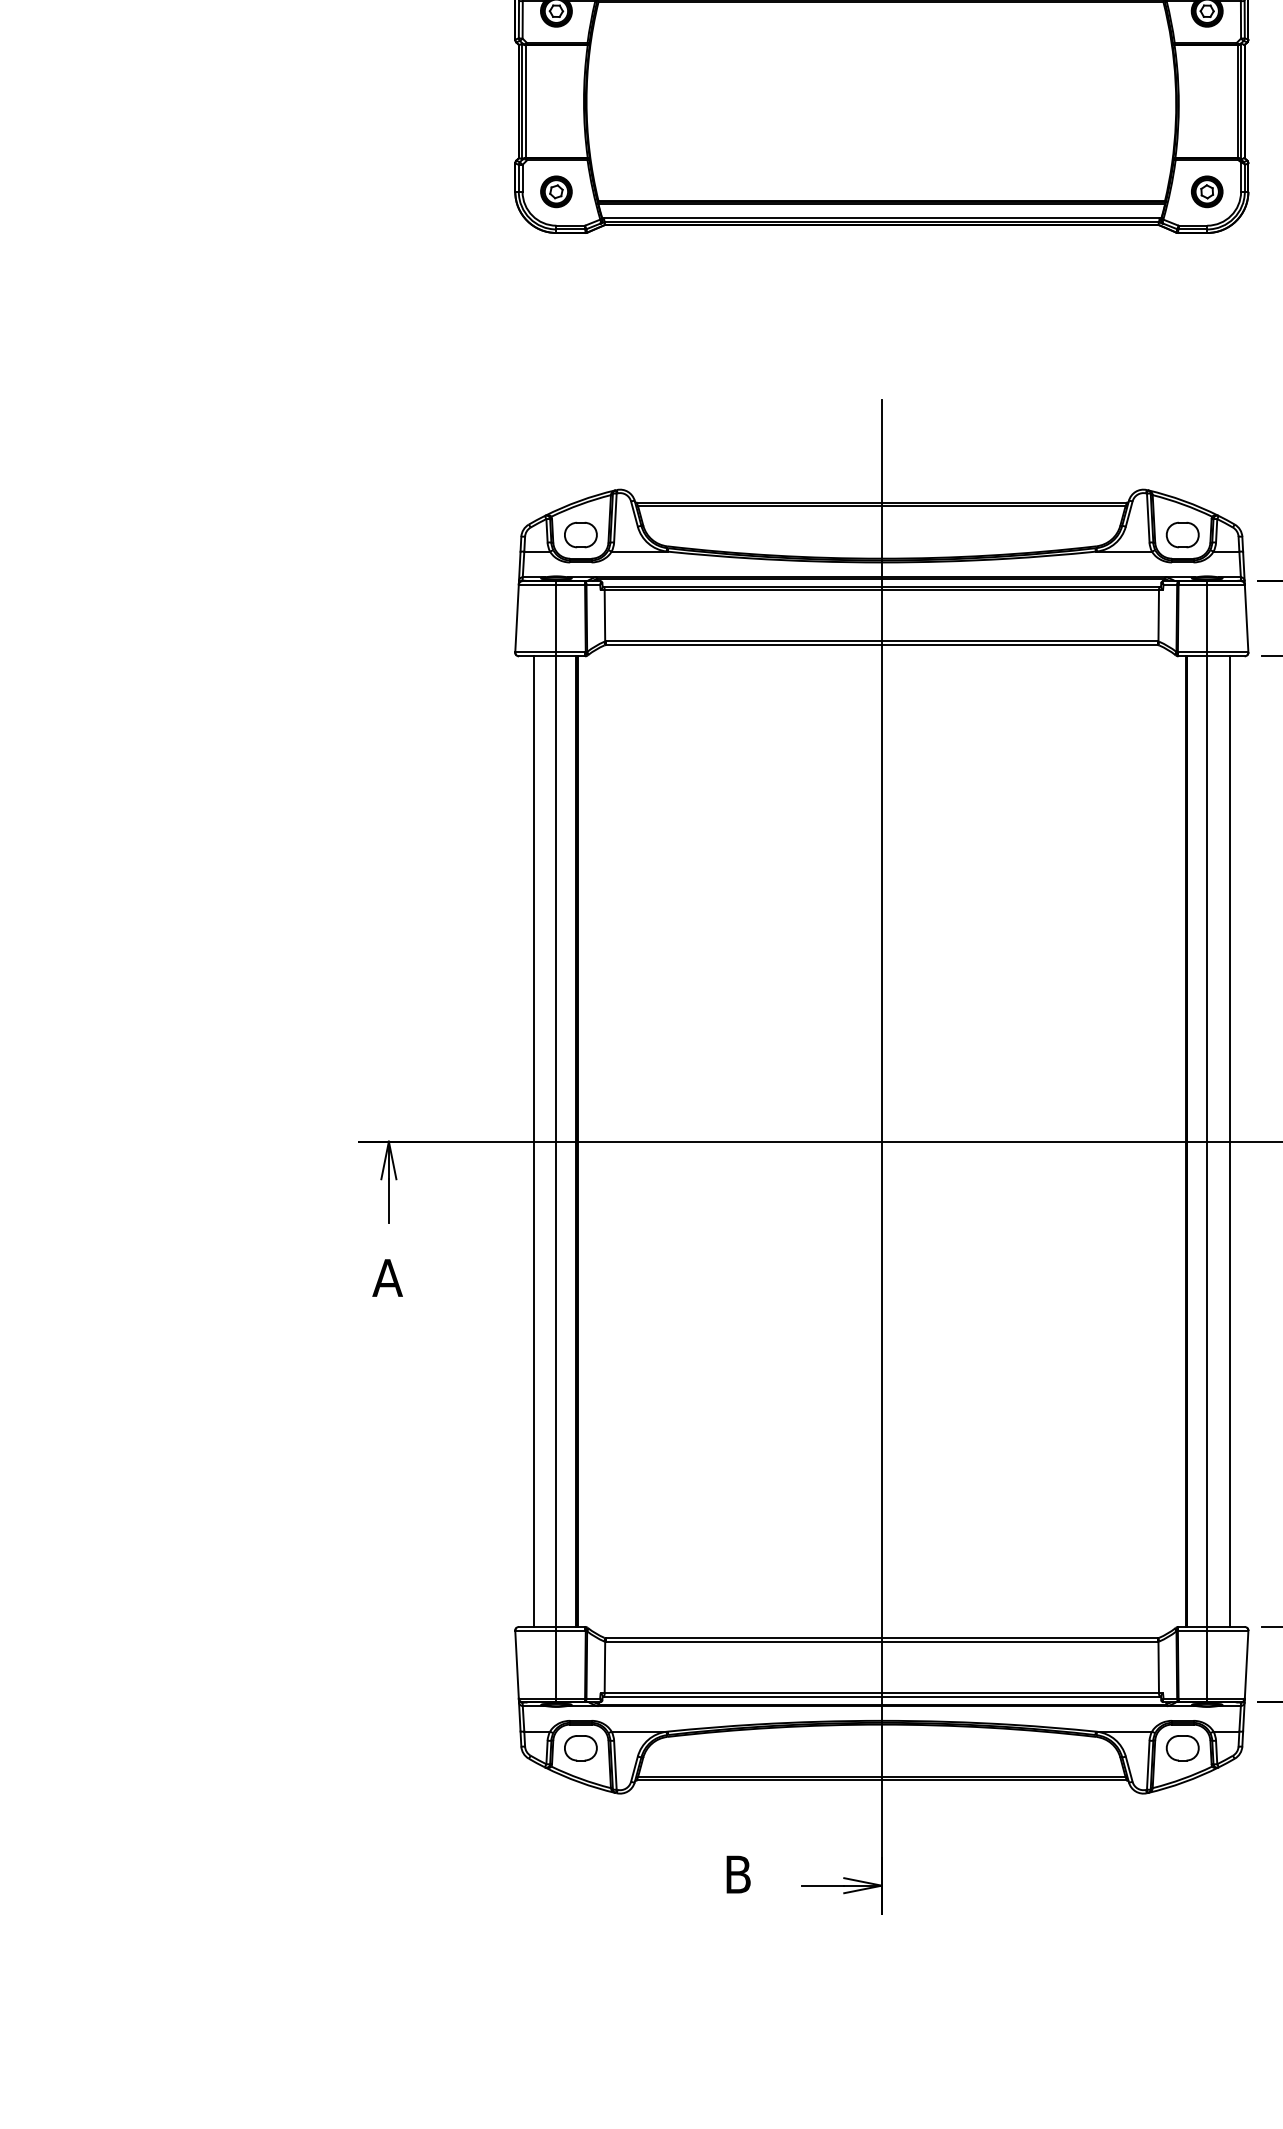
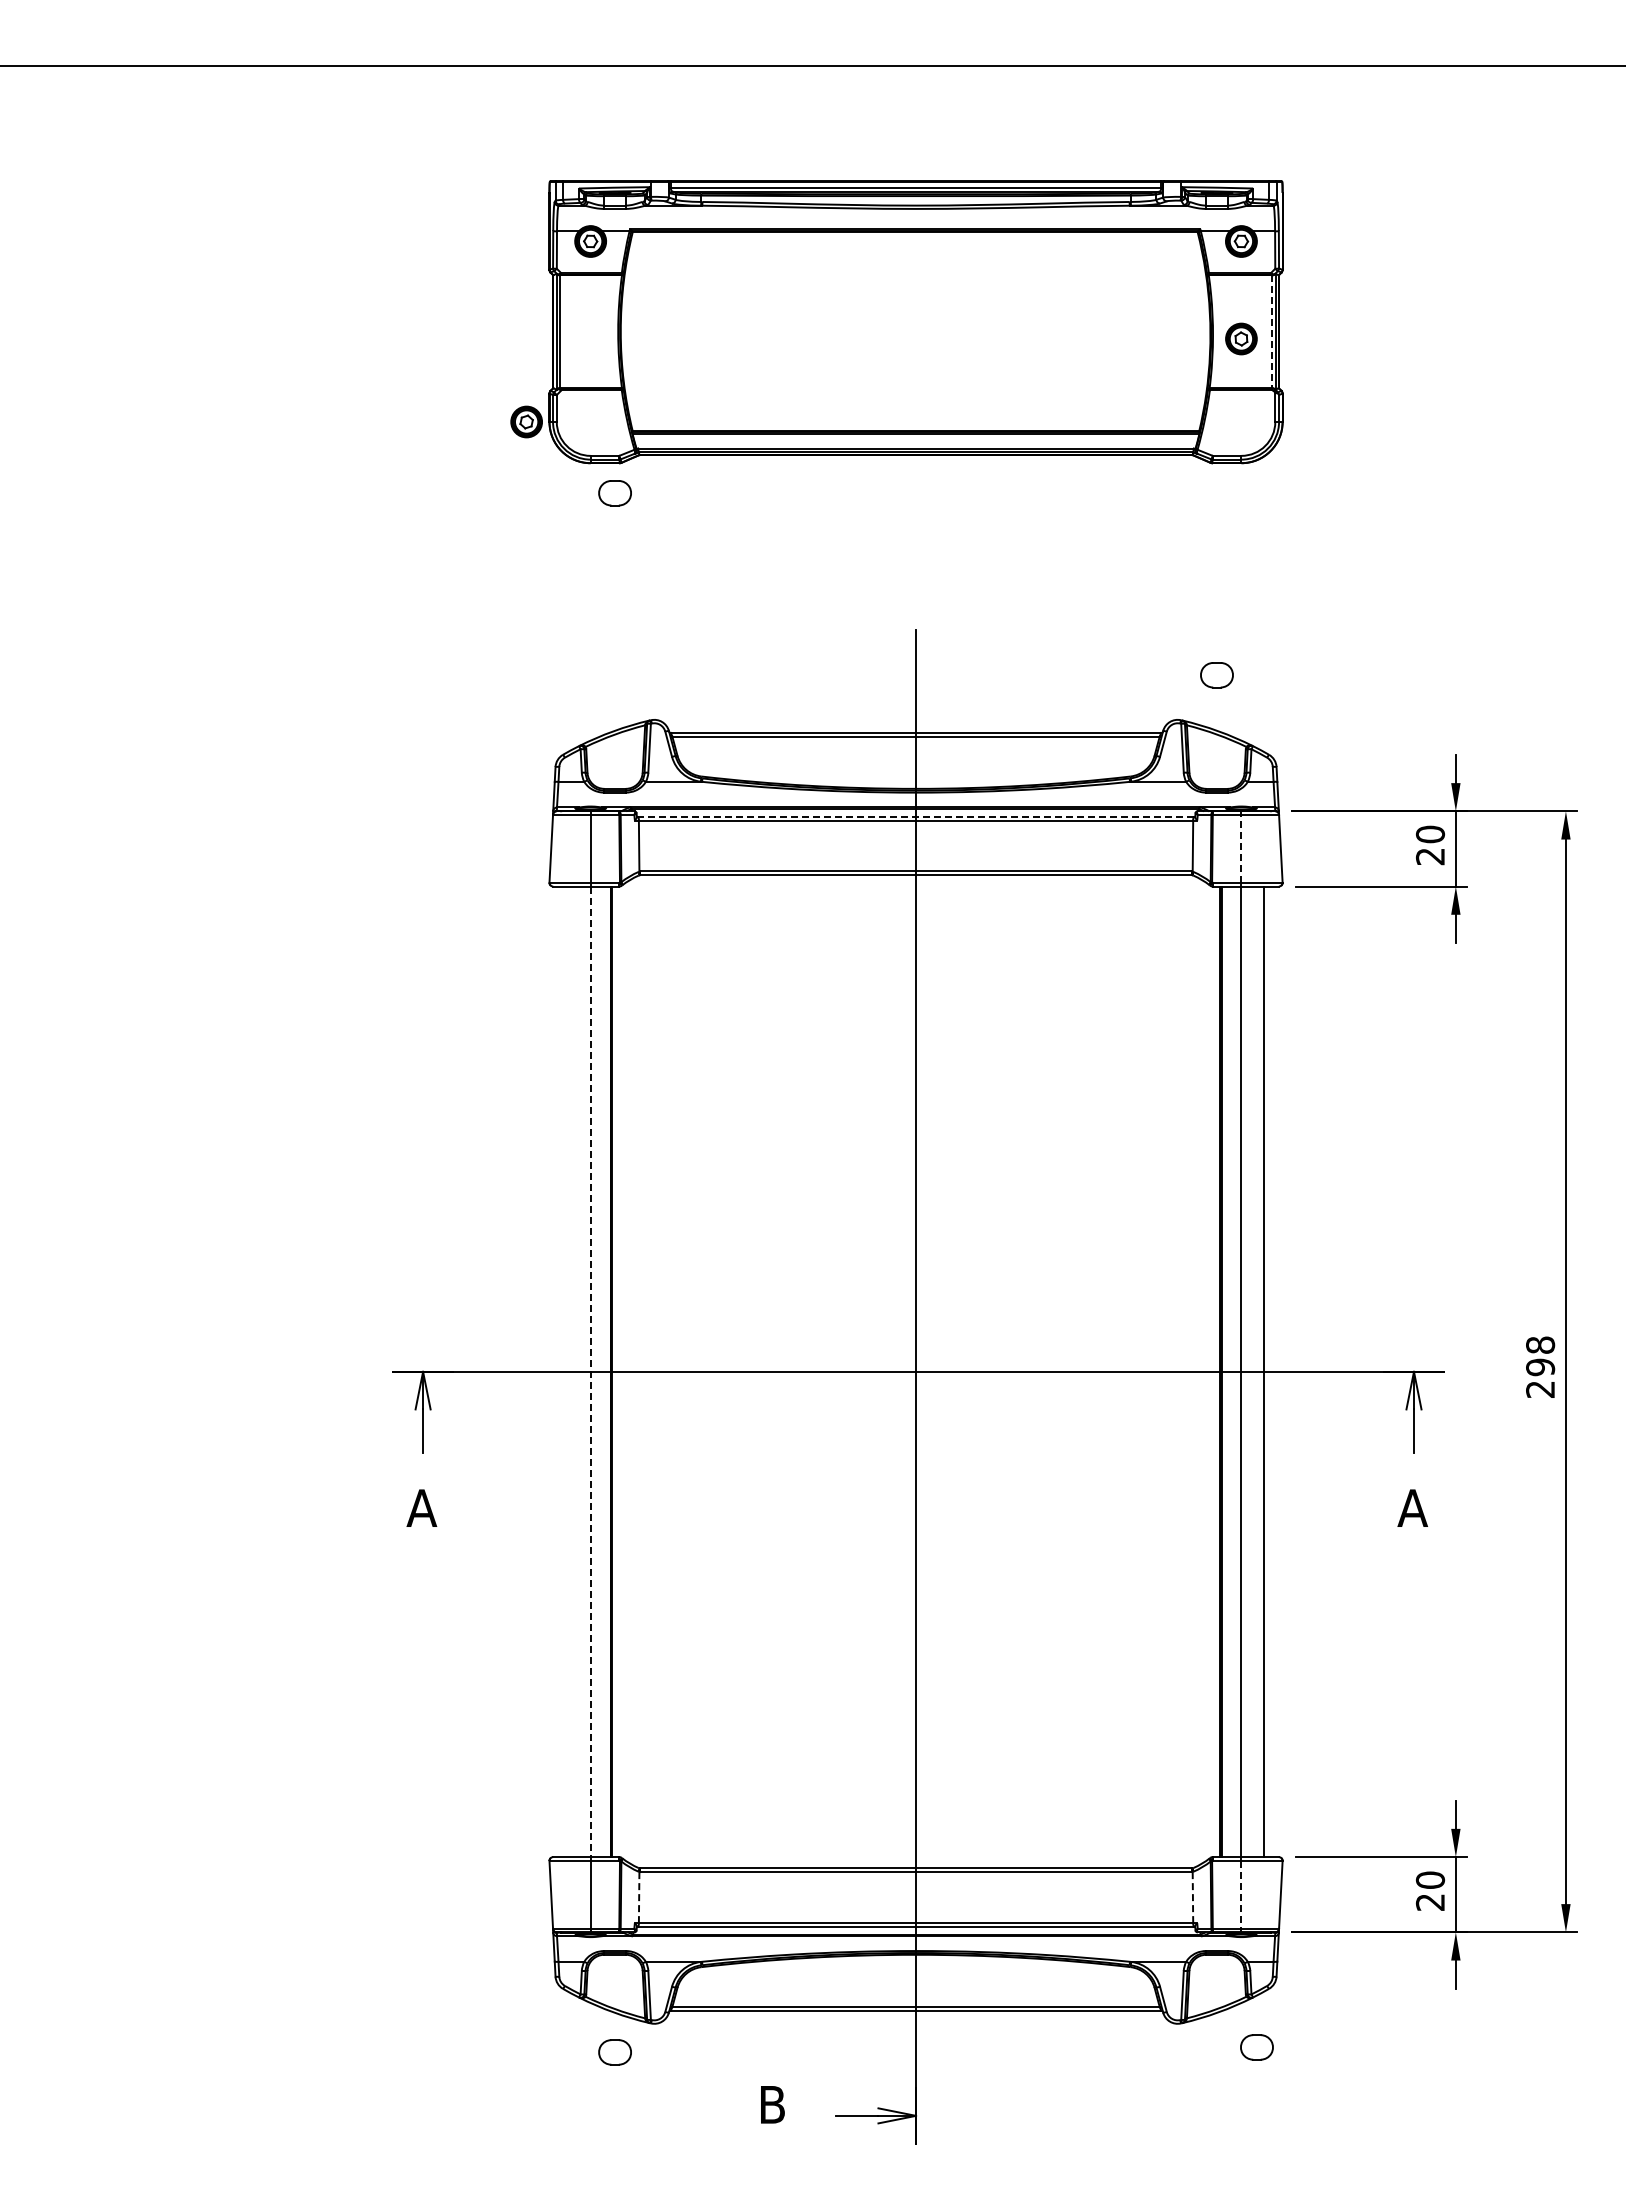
line: (1237, 102) -> (1271, 332), solid -> dashed
part: (556, 191) -> (526, 421), moved
part: (1207, 191) -> (1241, 338), moved
part: (580, 535) -> (614, 493), moved
part: (1182, 535) -> (1216, 675), moved
line: (882, 586) -> (916, 816), solid -> dashed
line: (1207, 618) -> (1241, 848), solid -> dashed
line: (534, 1141) -> (568, 1371), removed
line: (556, 1142) -> (590, 1372), solid -> dashed
line: (1207, 1664) -> (1241, 1894), solid -> dashed
line: (605, 1667) -> (639, 1897), solid -> dashed
line: (1158, 1667) -> (1192, 1897), solid -> dashed
part: (580, 1748) -> (614, 2052), moved
part: (1182, 1748) -> (1256, 2047), moved

